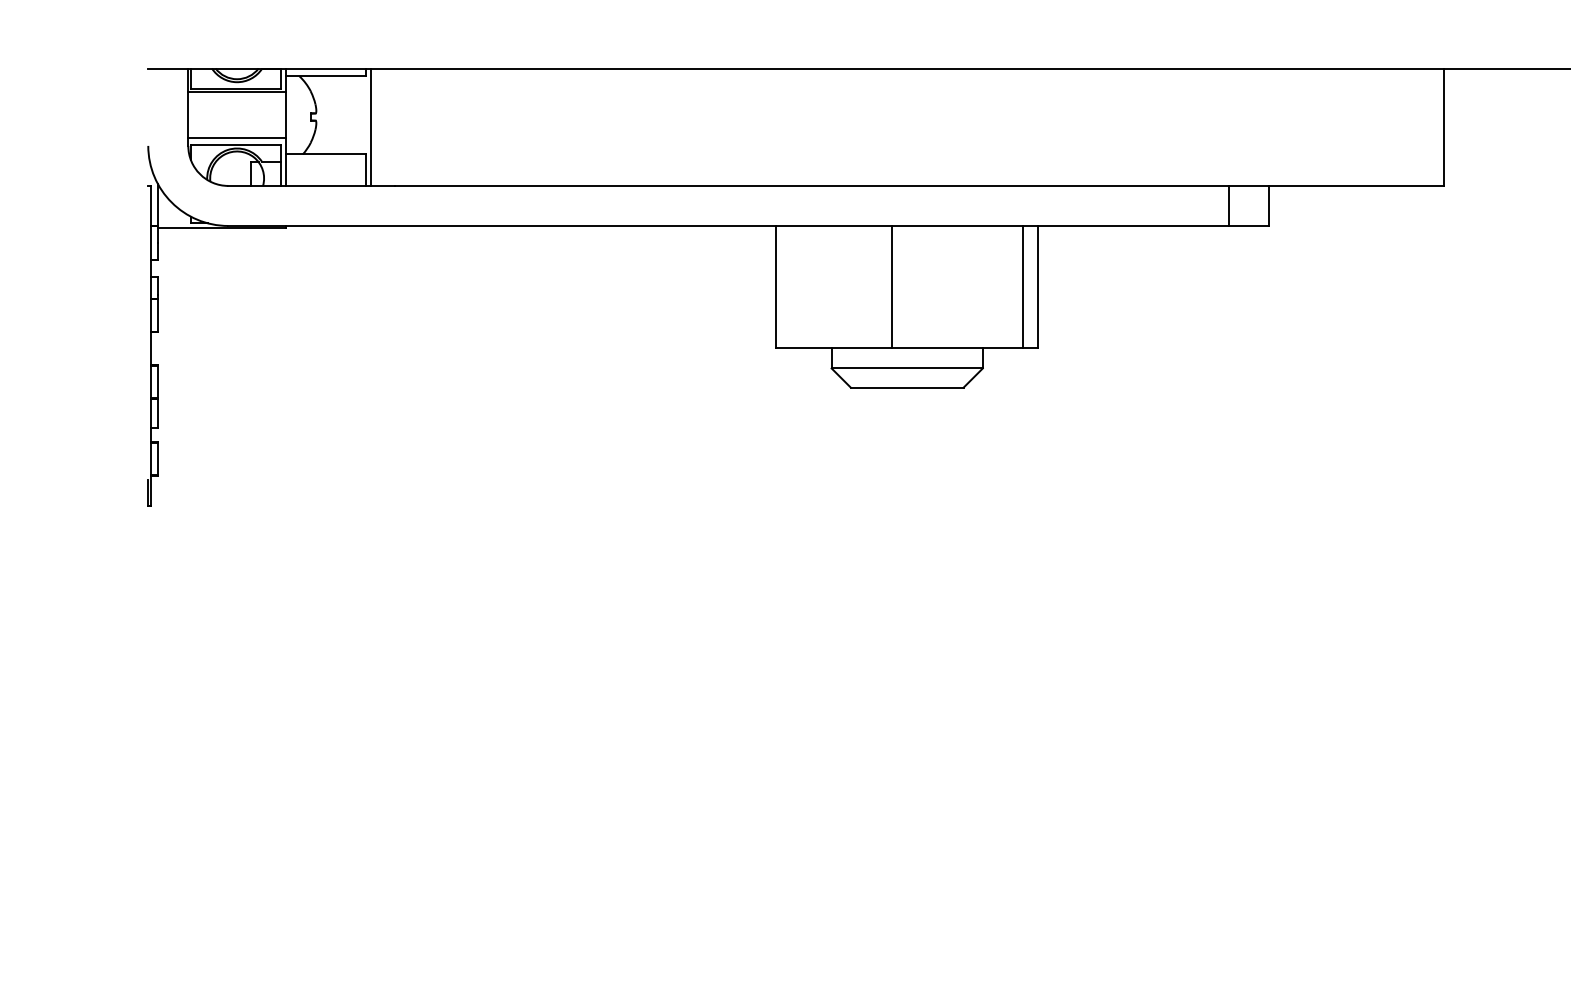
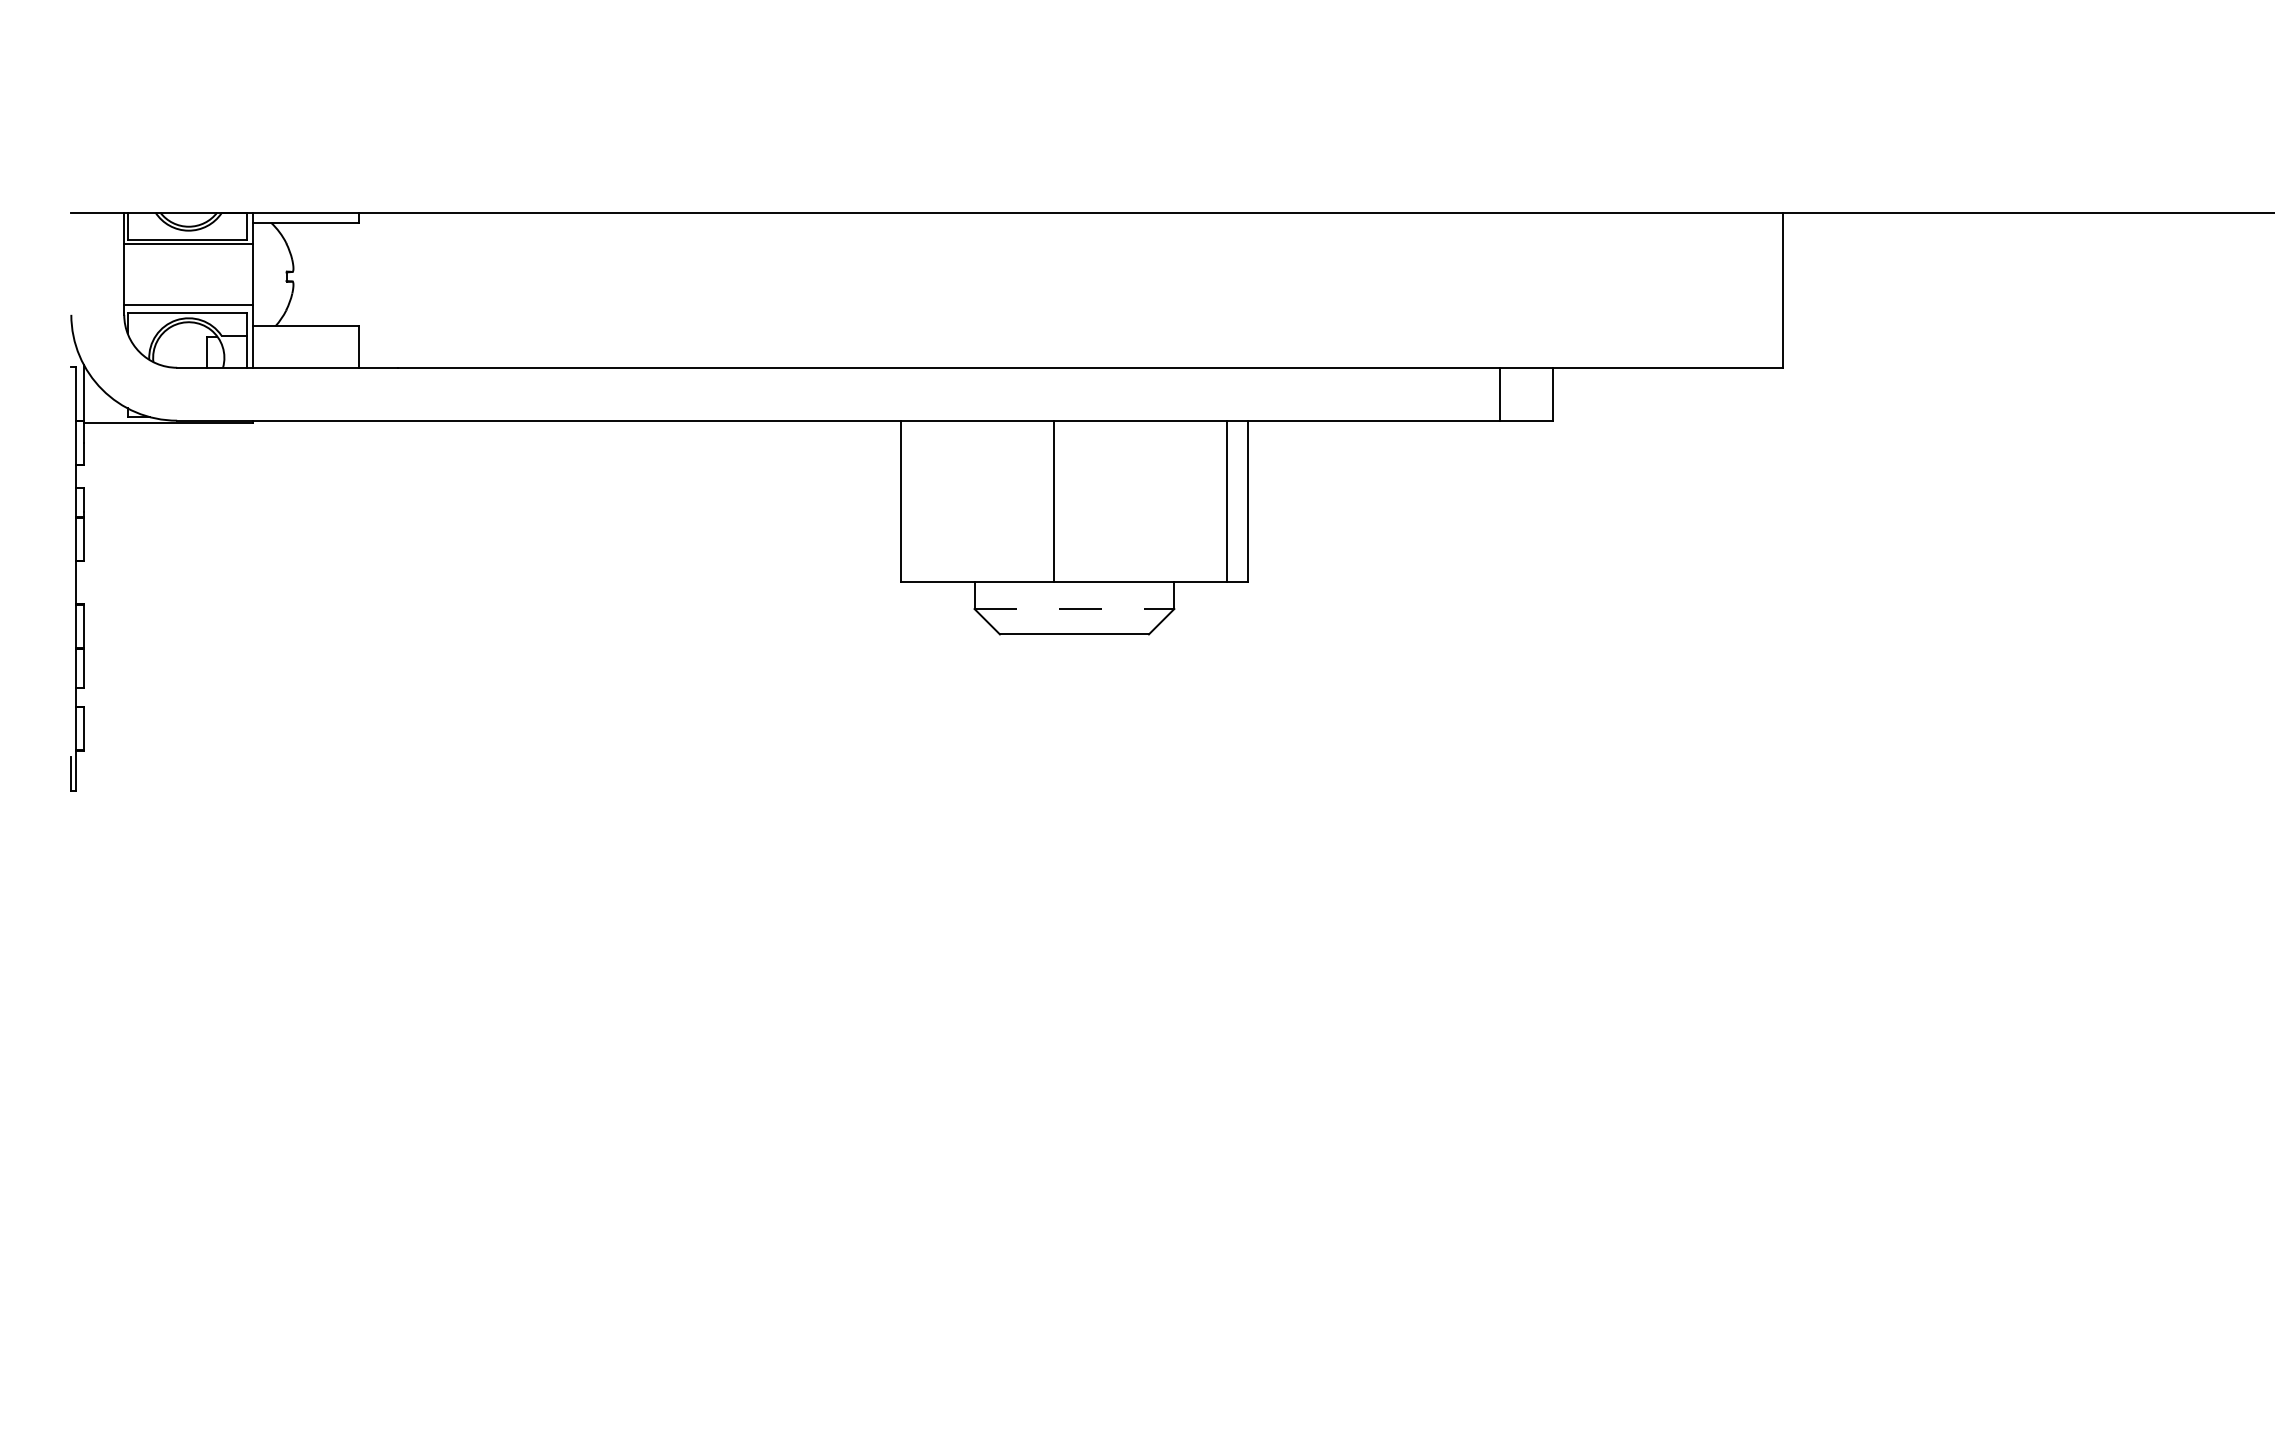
line: (370, 126) -> (365, 289), removed
line: (907, 368) -> (1074, 609), solid -> dashed

